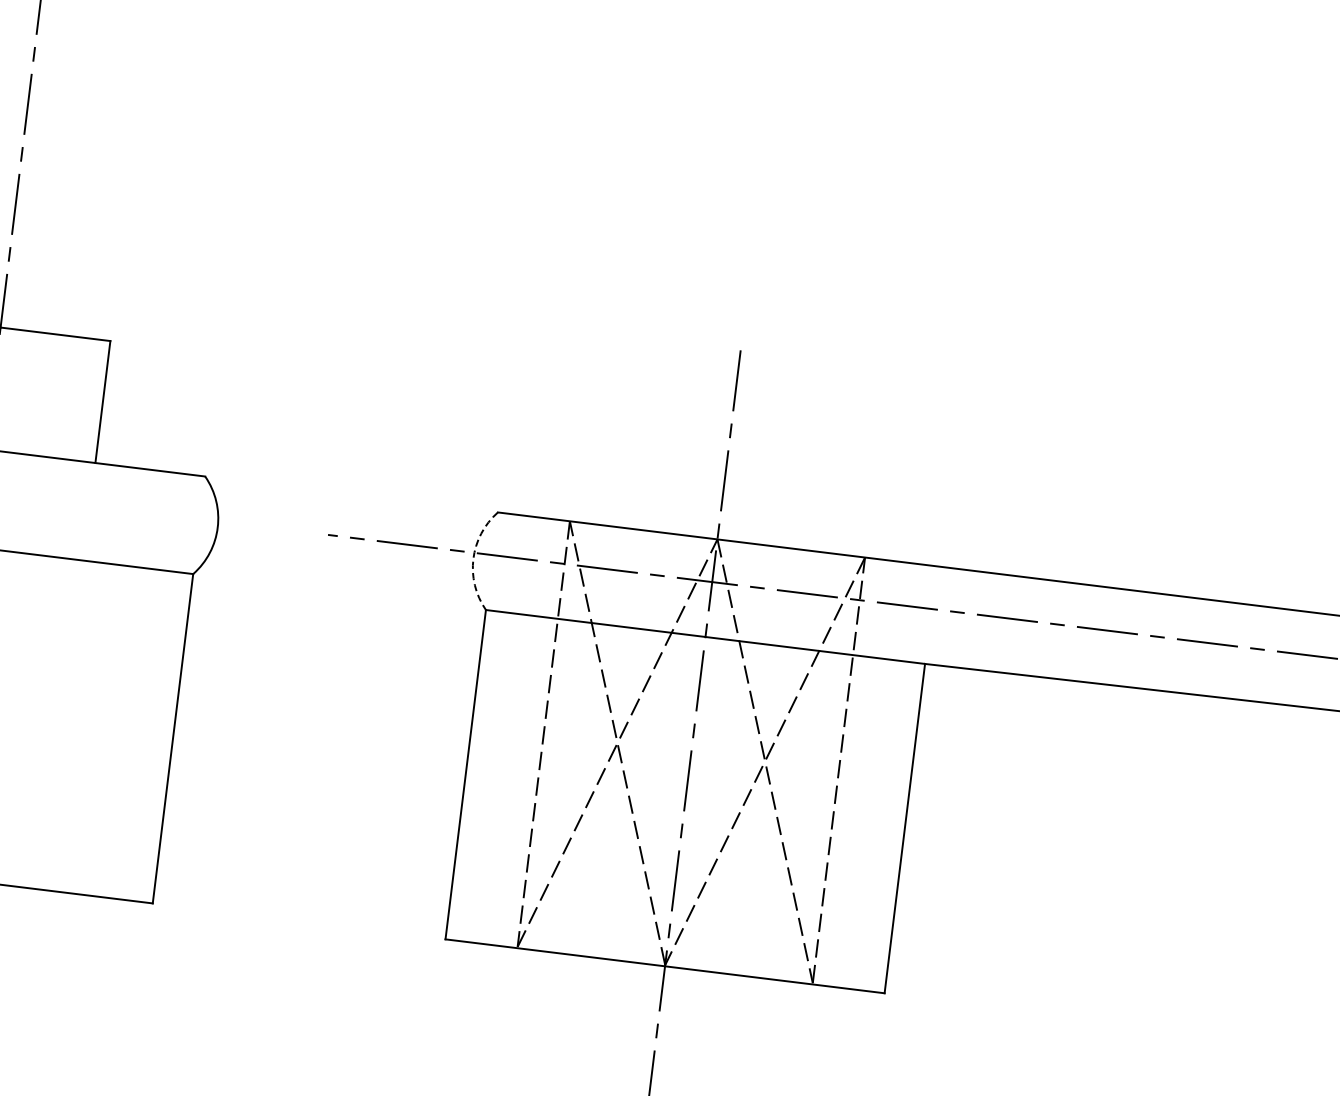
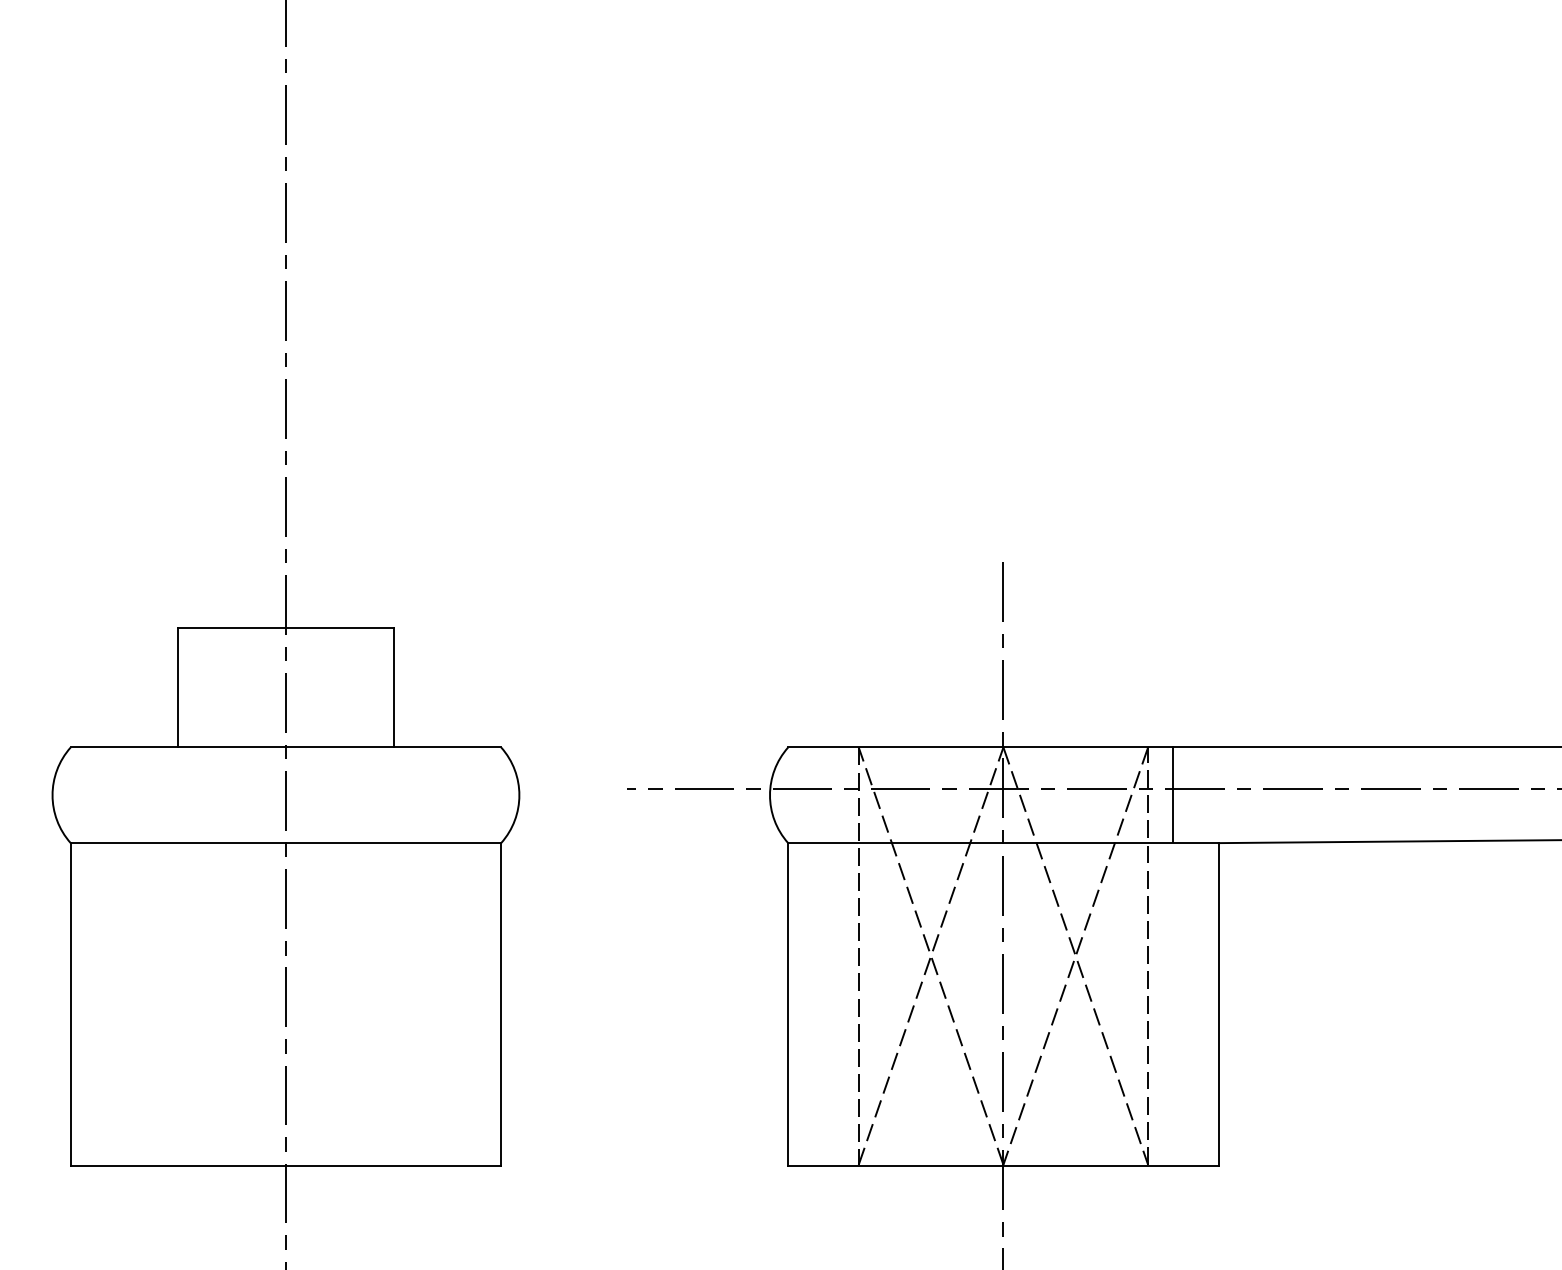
arc: (473, 559) -> (770, 795), dashed -> solid
line: (884, 607) -> (1172, 793), added

